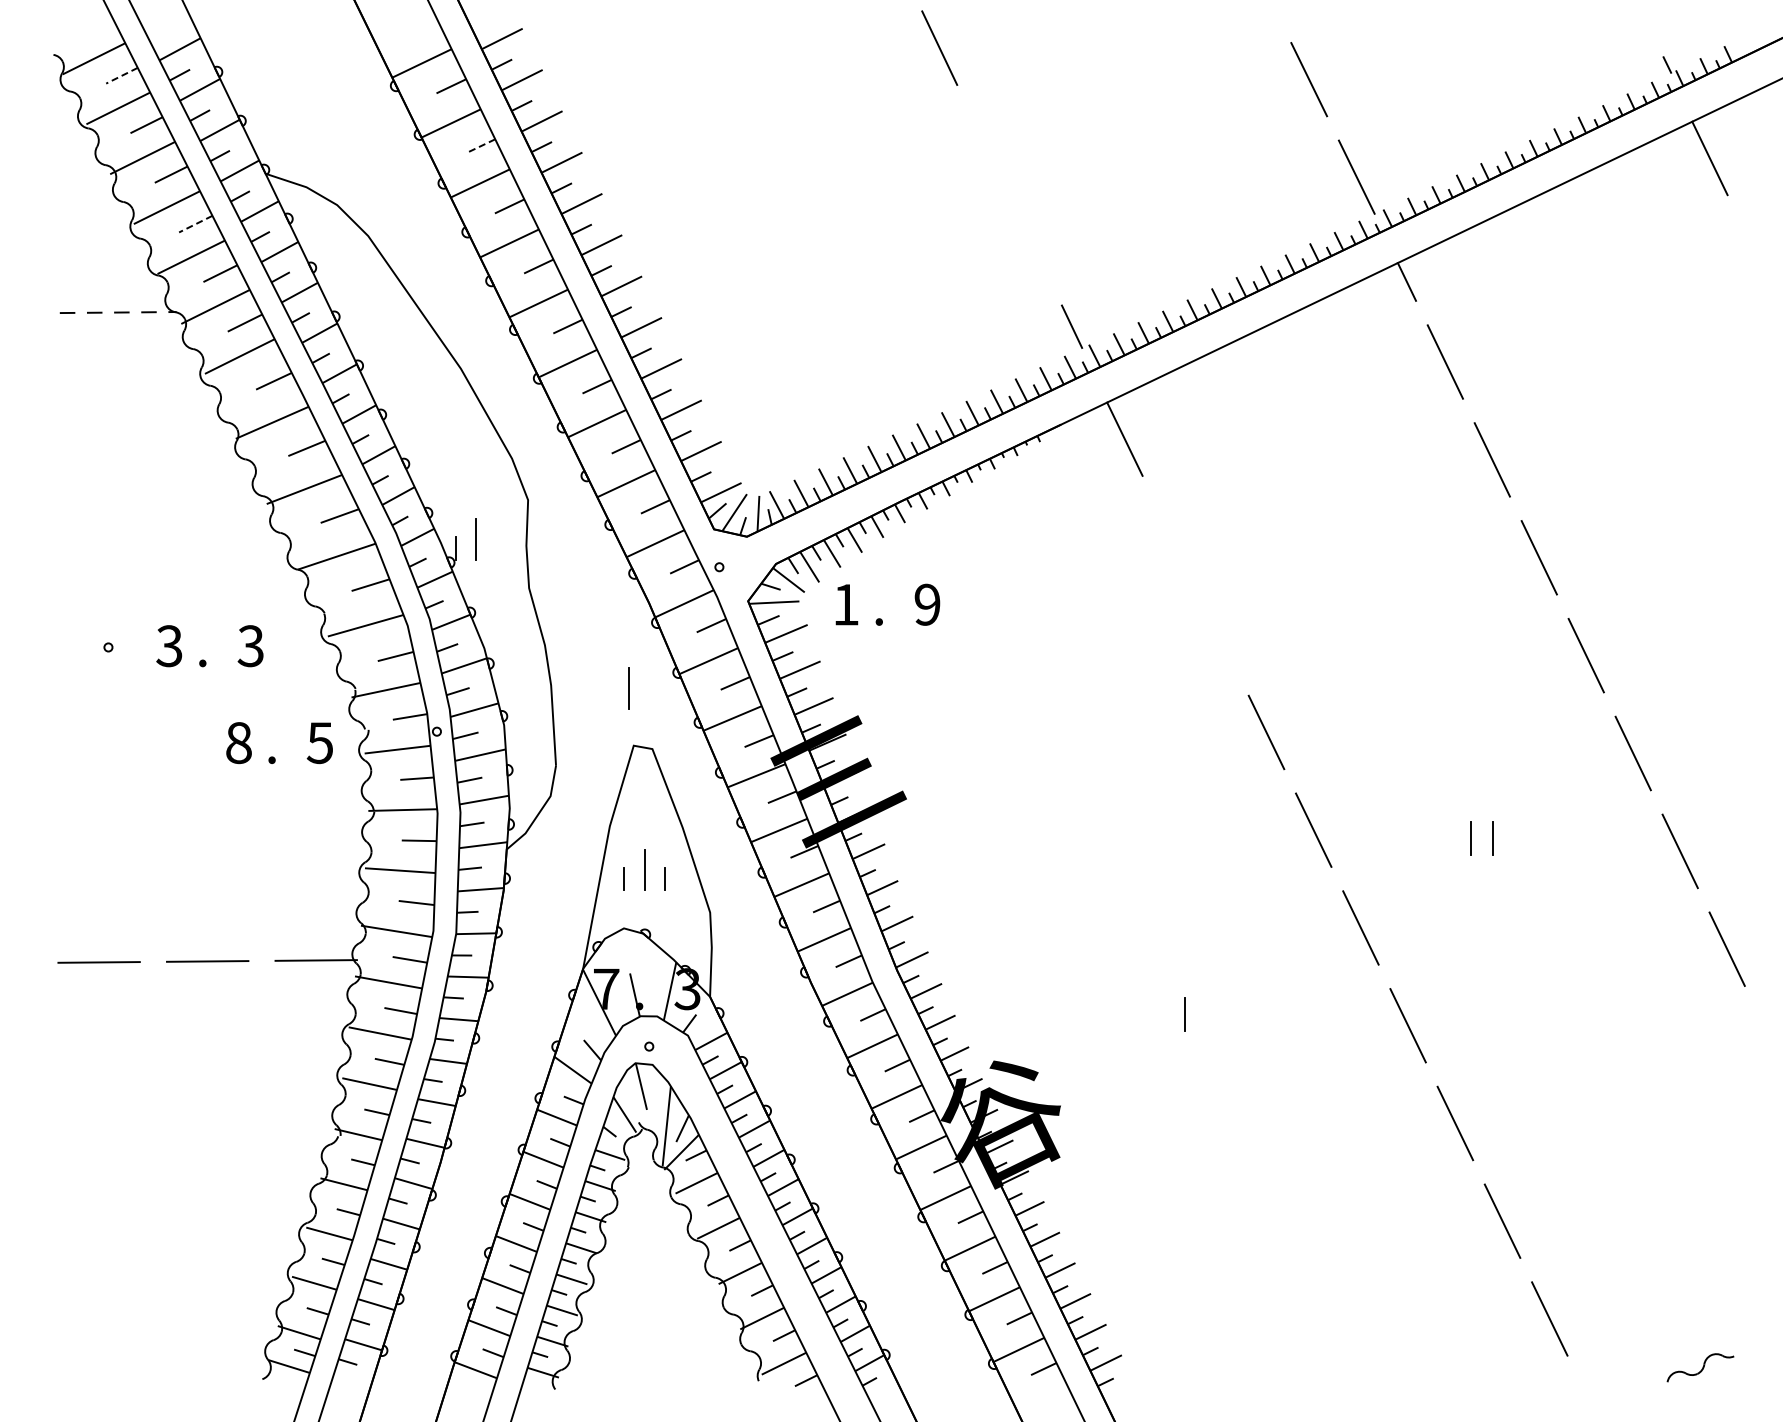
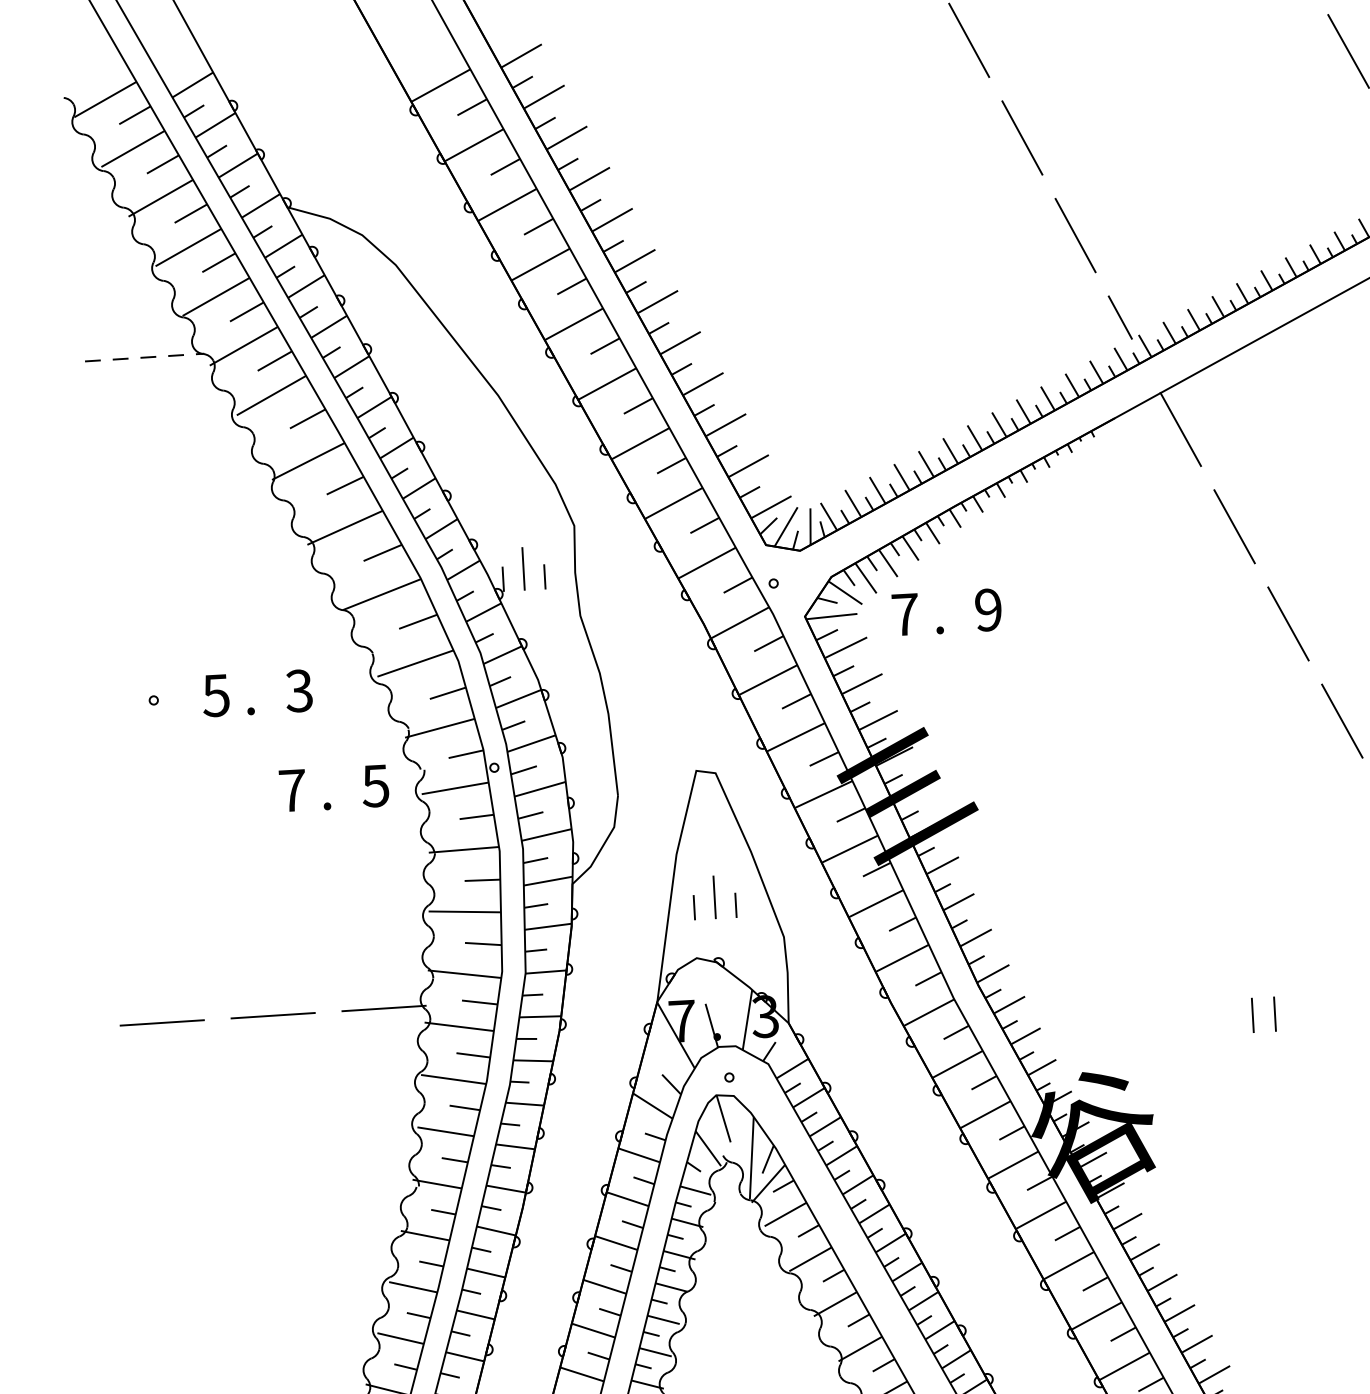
line: (121, 75) -> (134, 115), dashed -> solid
line: (480, 146) -> (505, 167), dashed -> solid
line: (985, 146) -> (1021, 138), added
line: (195, 224) -> (218, 263), dashed -> solid
line: (1032, 244) -> (1075, 235), added
line: (1171, 536) -> (1234, 526), added
line: (496, 548) -> (544, 577), added
text: (846, 604) -> (905, 614), 1 -> 7
line: (1219, 634) -> (1288, 623), added
text: (169, 645) -> (216, 694), 3 -> 5
line: (628, 688) -> (687, 712), removed
text: (238, 743) -> (292, 791), 8 -> 7
line: (1163, 1014) -> (1253, 1015), added

